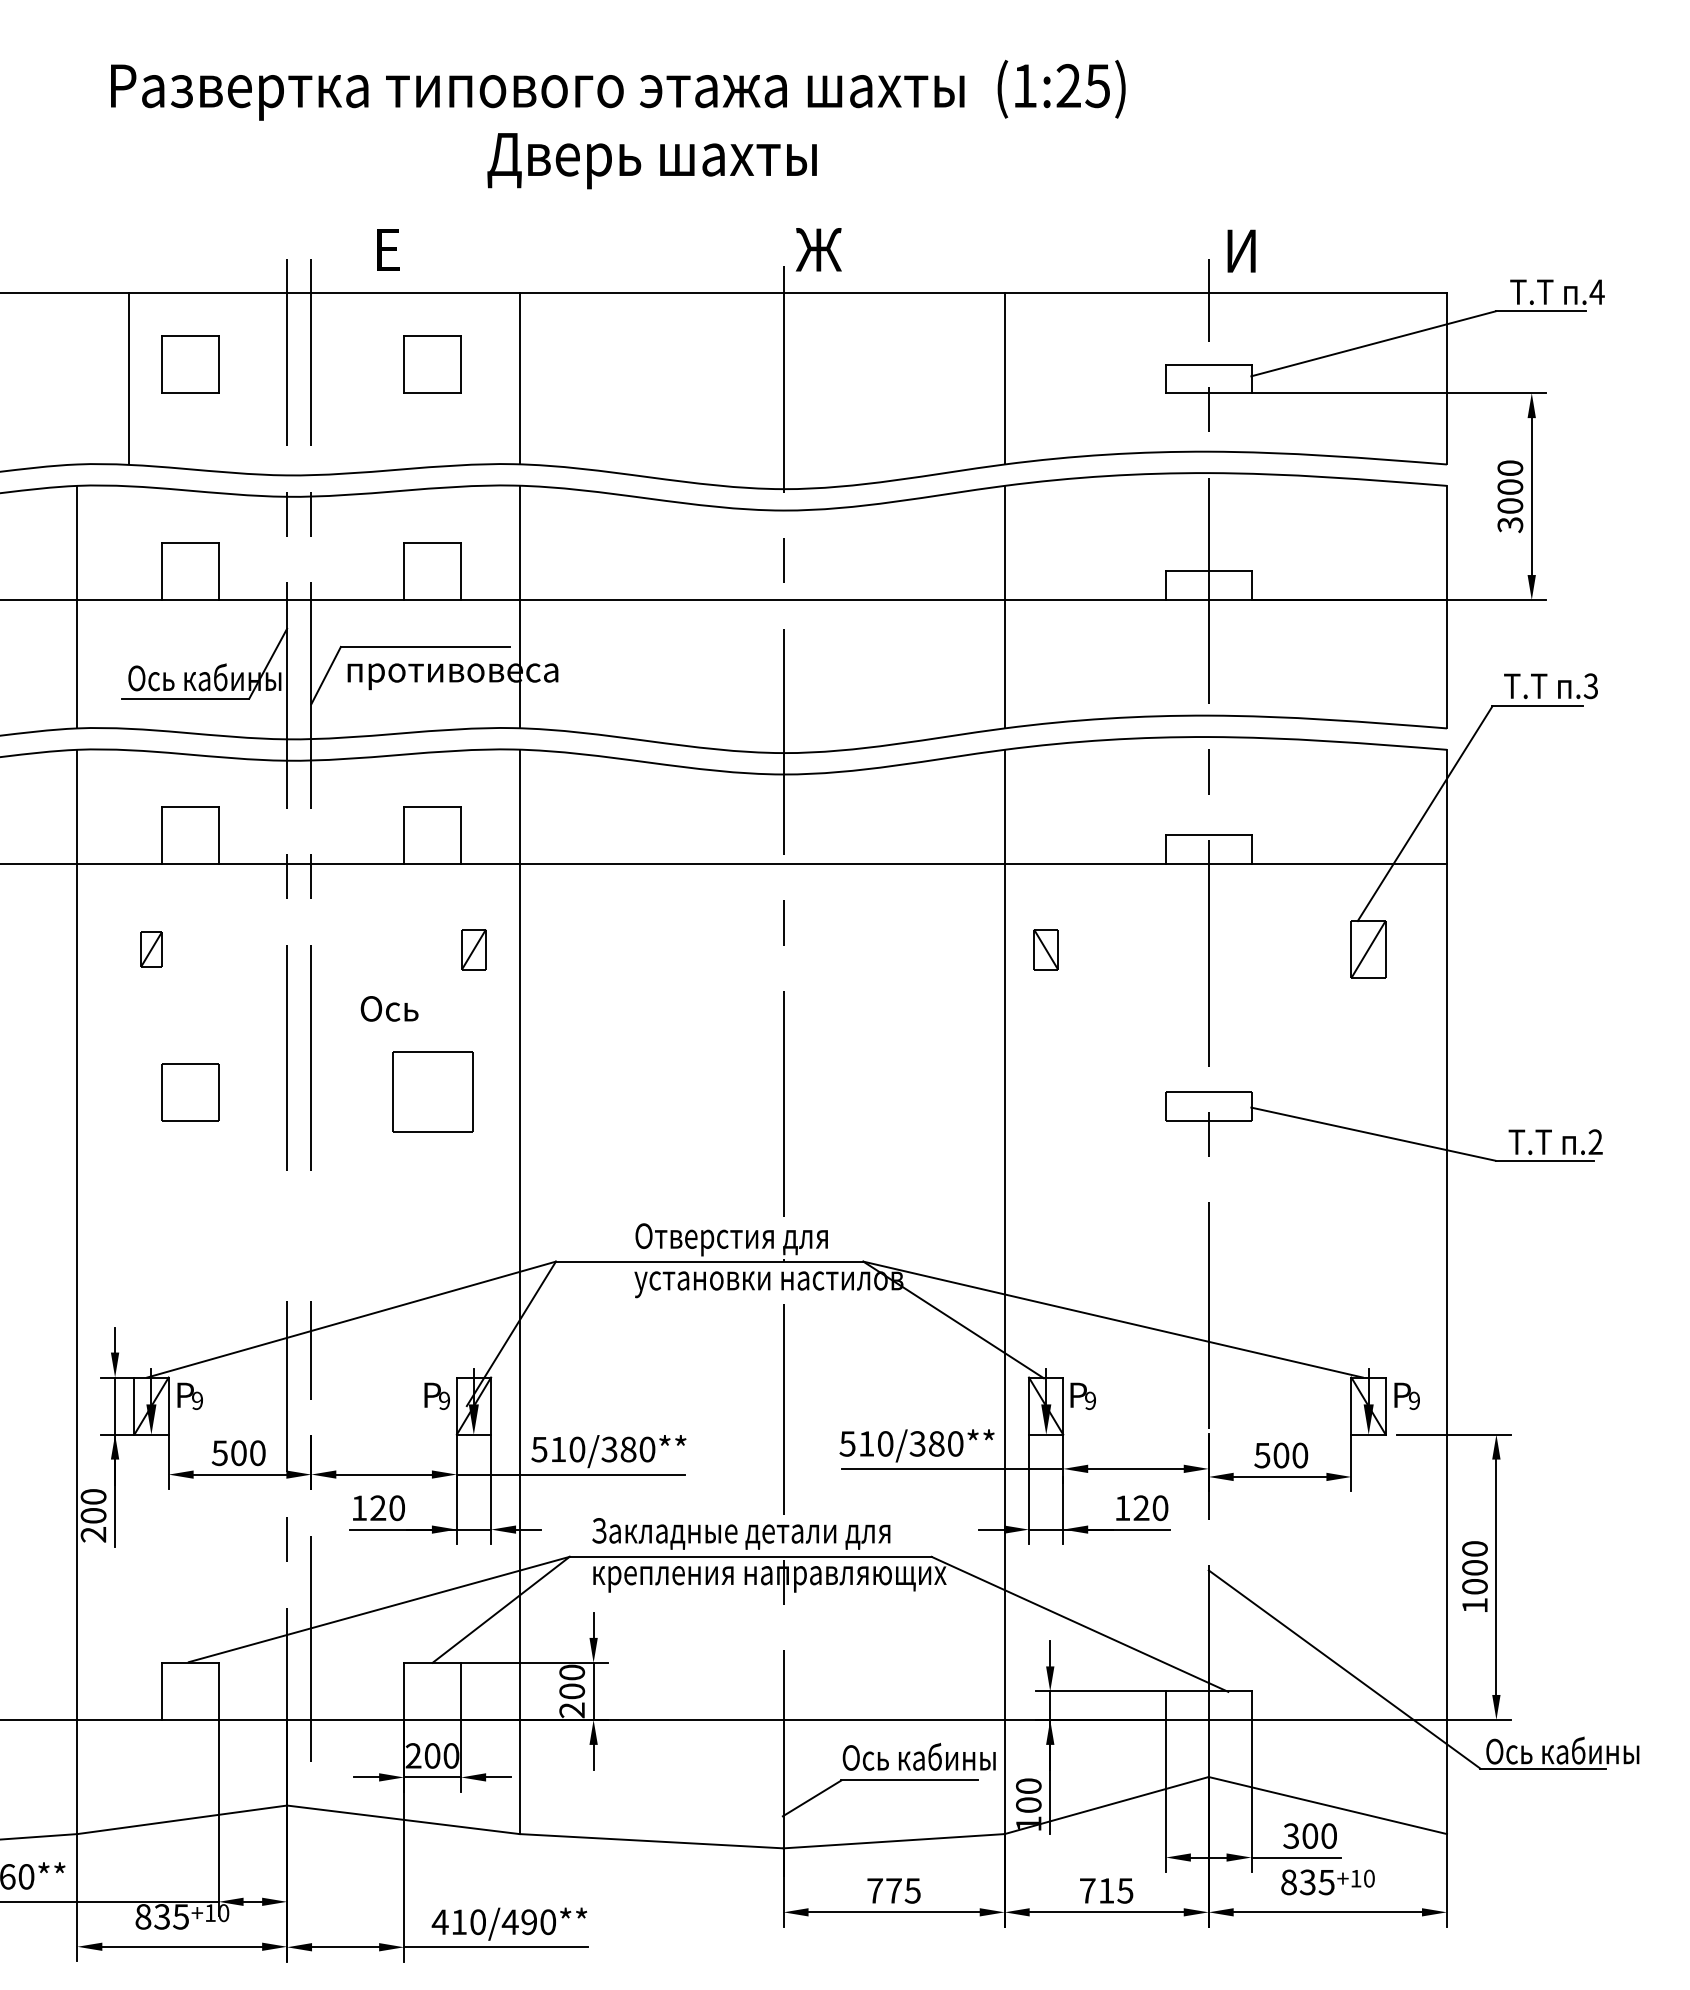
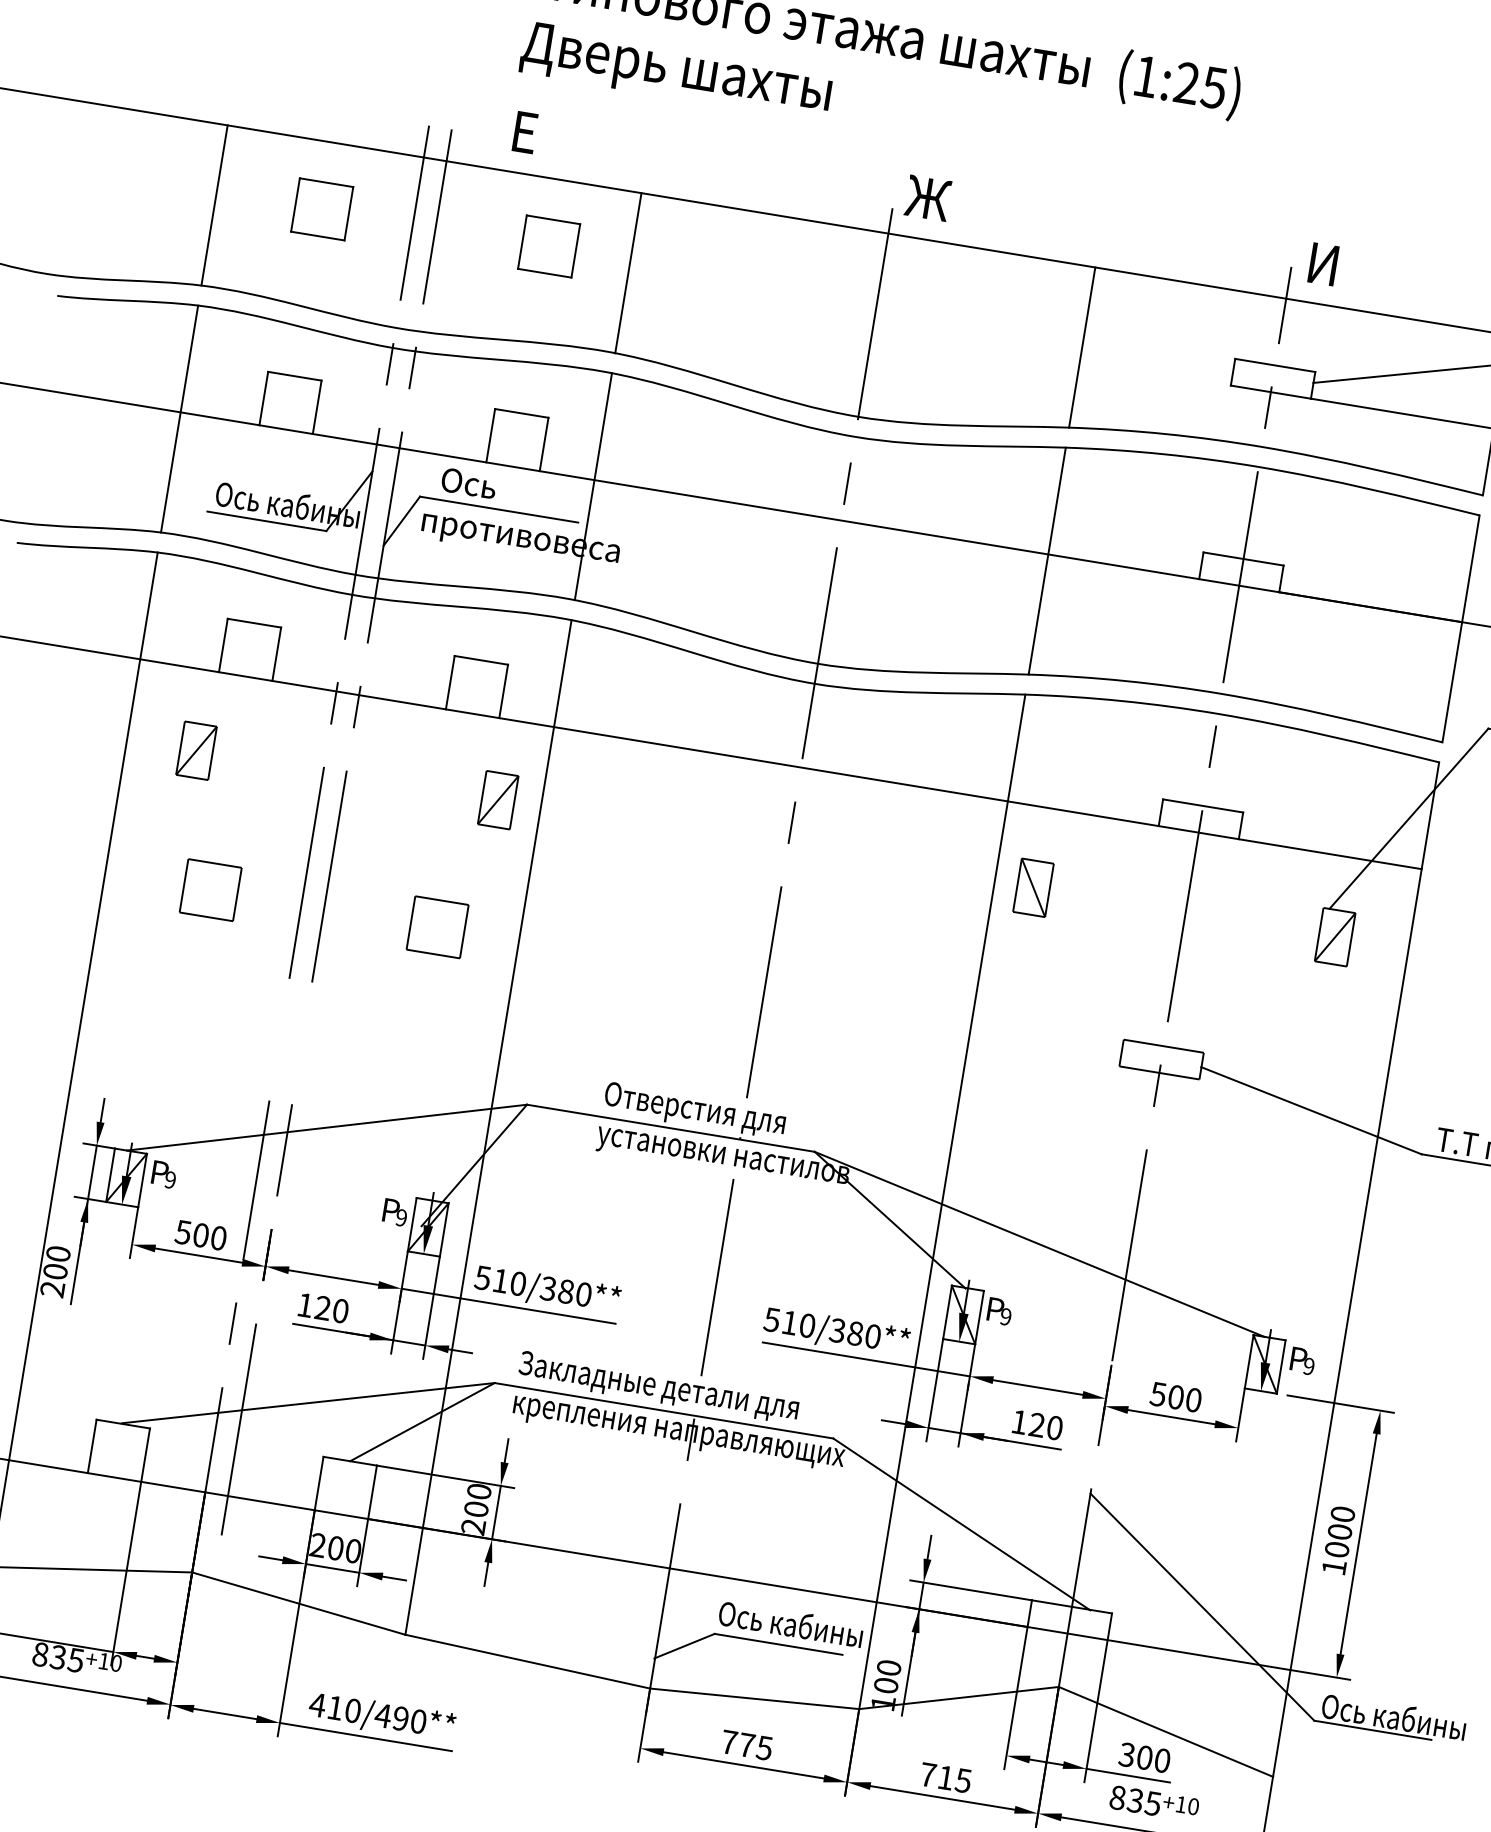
text: (651, 161) -> (675, 72), moved
line: (129, 378) -> (214, 205), moved
part: (151, 949) -> (196, 750), size x1.67
part: (473, 949) -> (497, 800), size x1.43
part: (1045, 949) -> (1032, 887), size x1.43
text: (389, 1008) -> (468, 483), moved
part: (432, 1092) -> (437, 927), size x0.71

